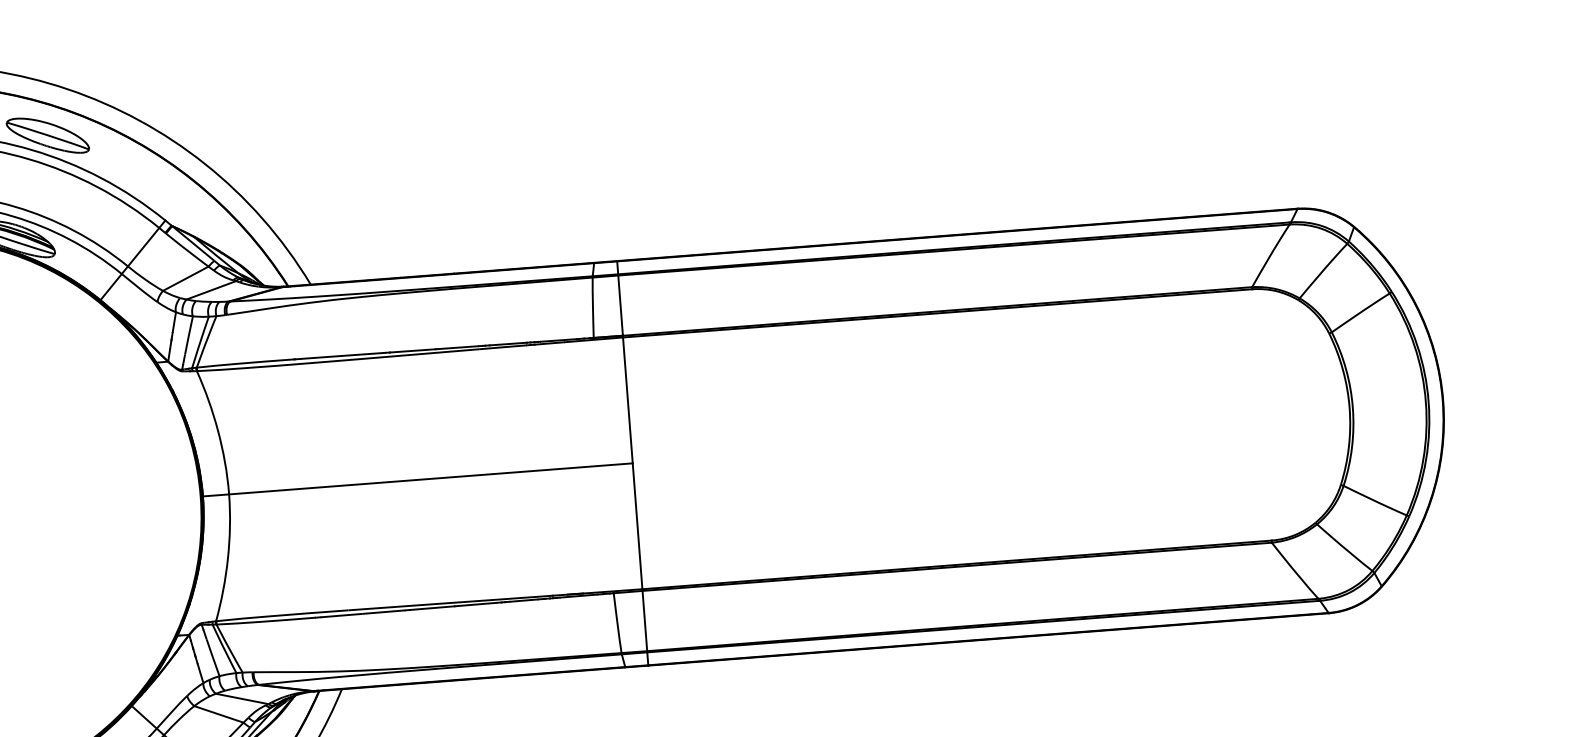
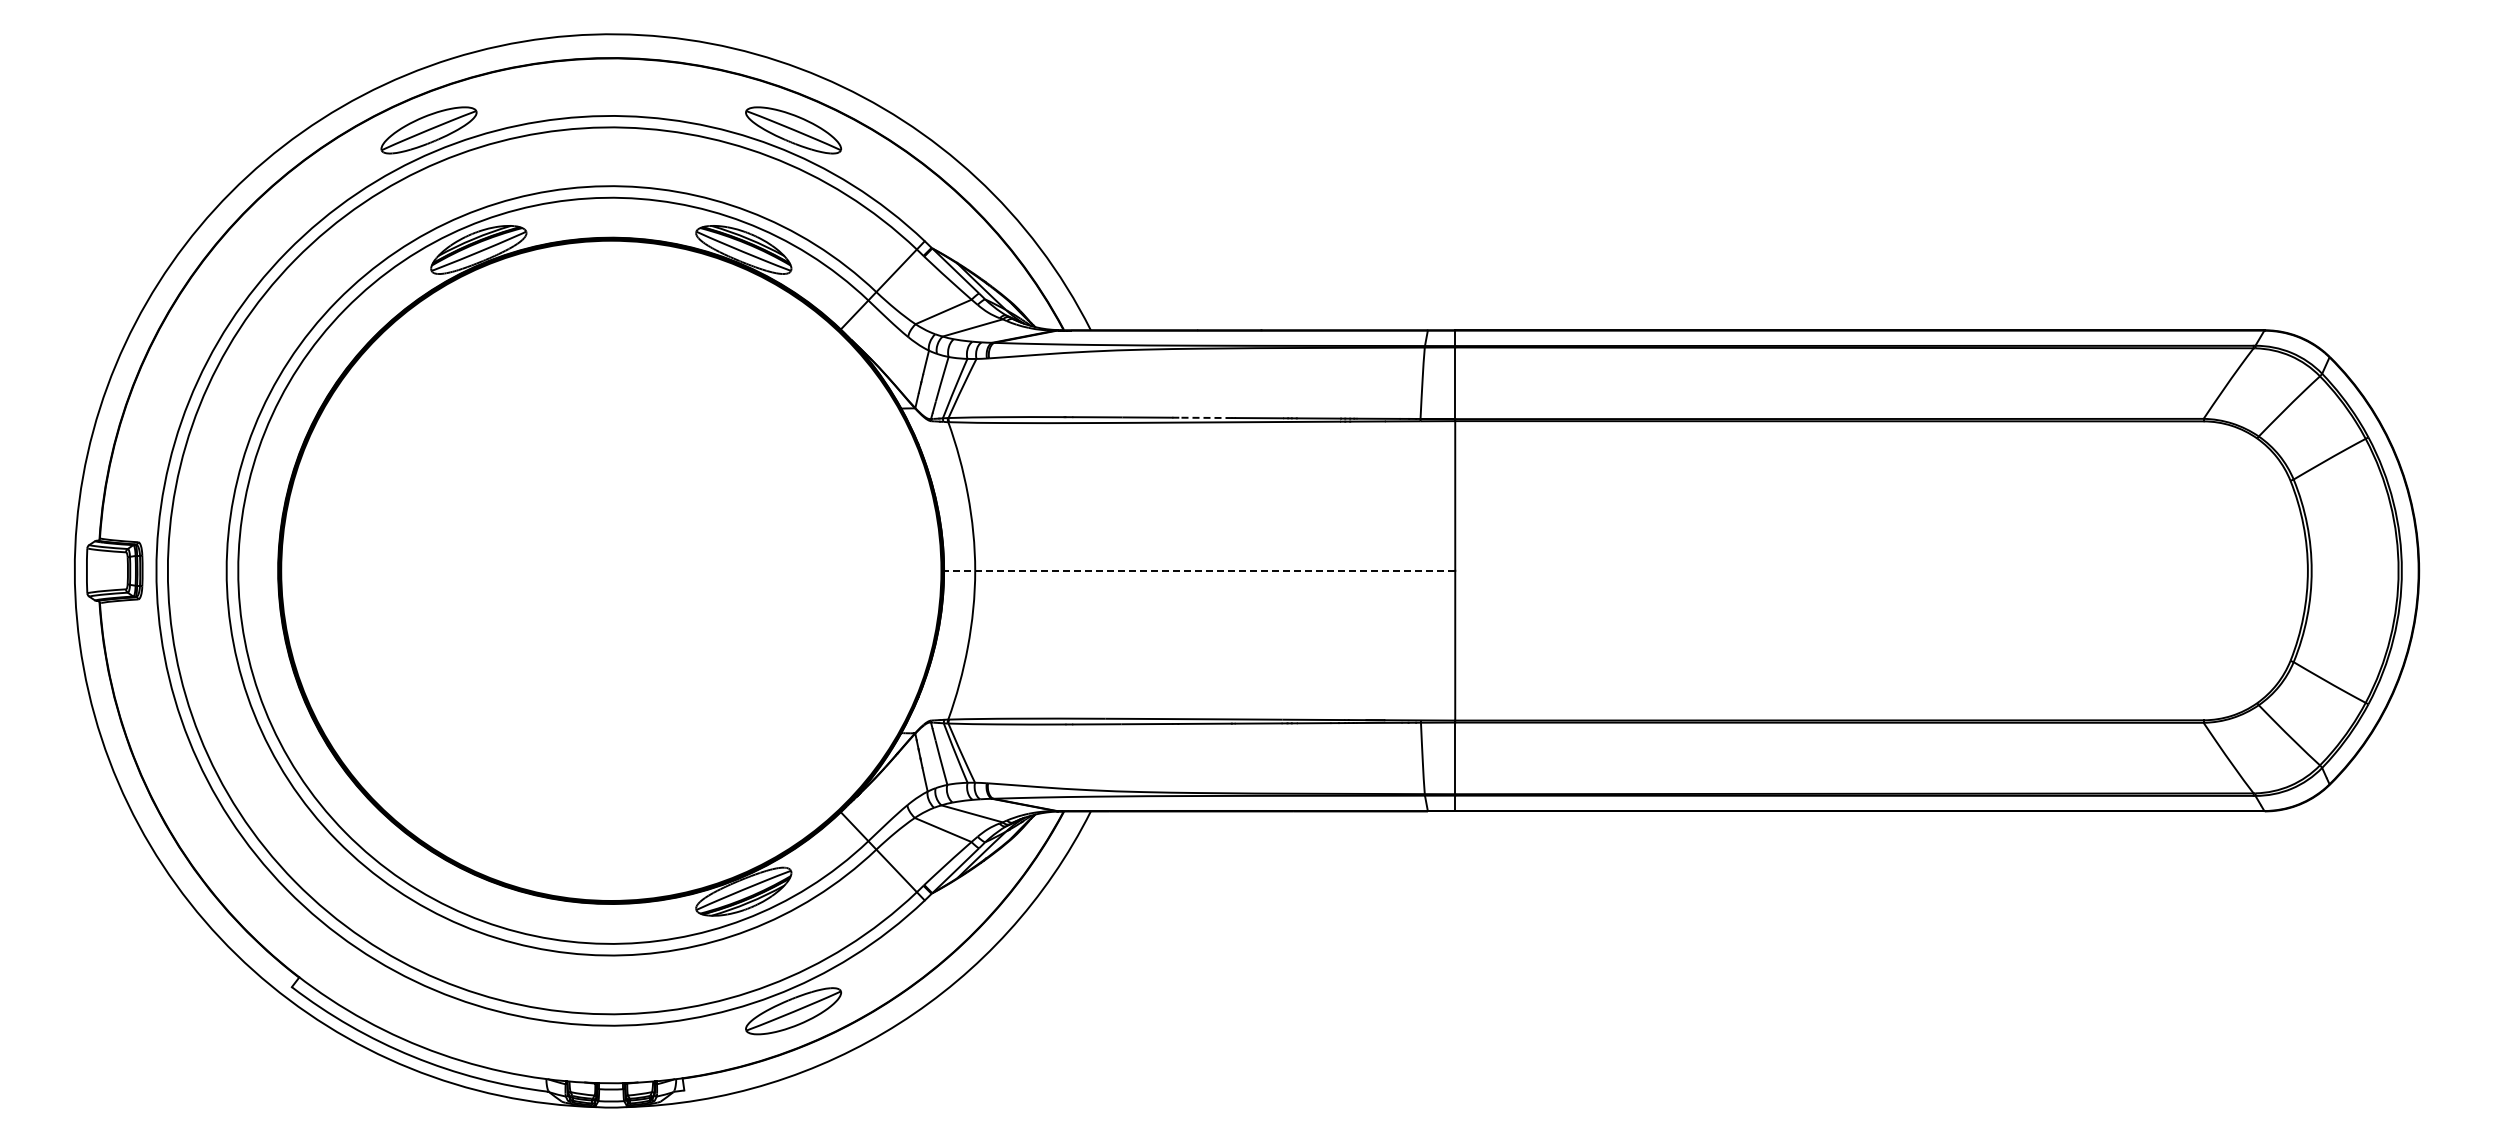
line: (411, 350) -> (1204, 417), solid -> dashed
line: (416, 479) -> (1198, 570), solid -> dashed

